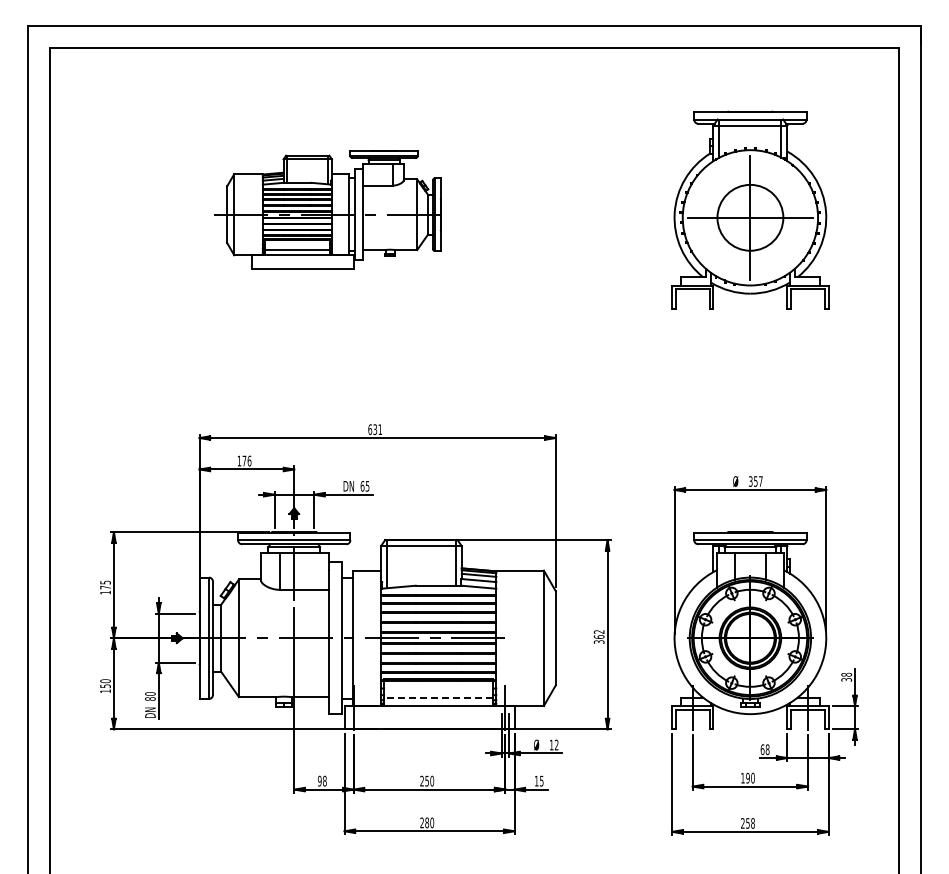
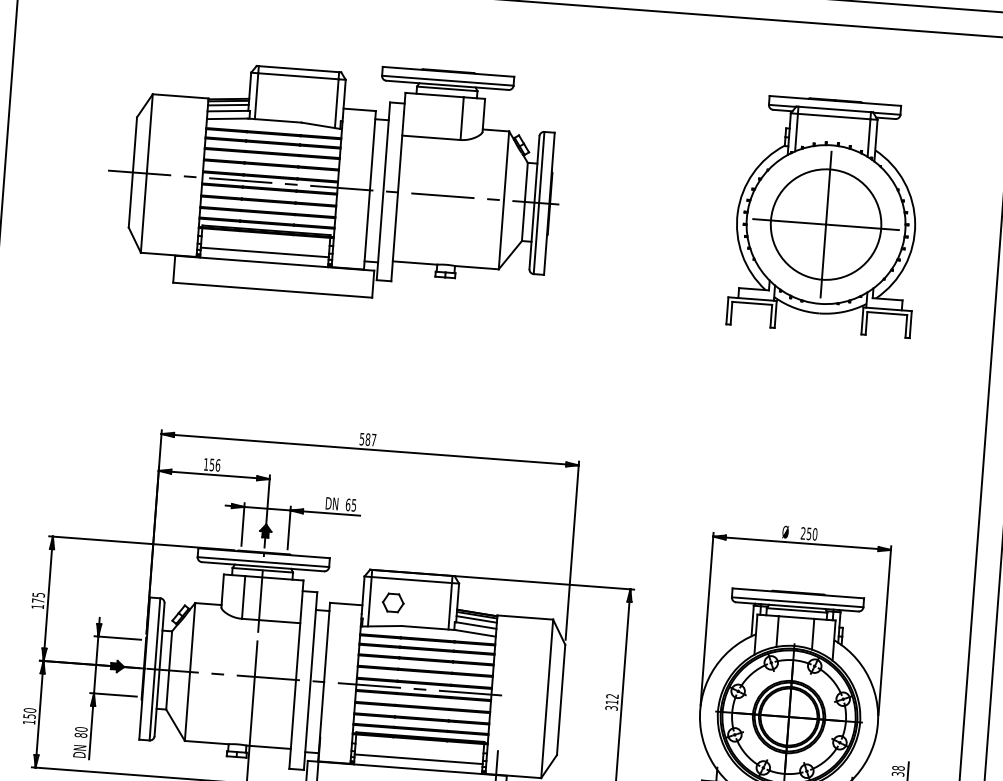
part: (329, 209) -> (333, 177), size x1.67
circle: (750, 217) -> (826, 224), size x1.43
text: (375, 429) -> (368, 439), 631 -> 587
text: (244, 461) -> (212, 465), 176 -> 156
text: (755, 481) -> (808, 533), 357 -> 250
part: (406, 566) -> (392, 602), added
text: (598, 636) -> (611, 701), 362 -> 312
line: (438, 697) -> (418, 758), dashed -> solid

